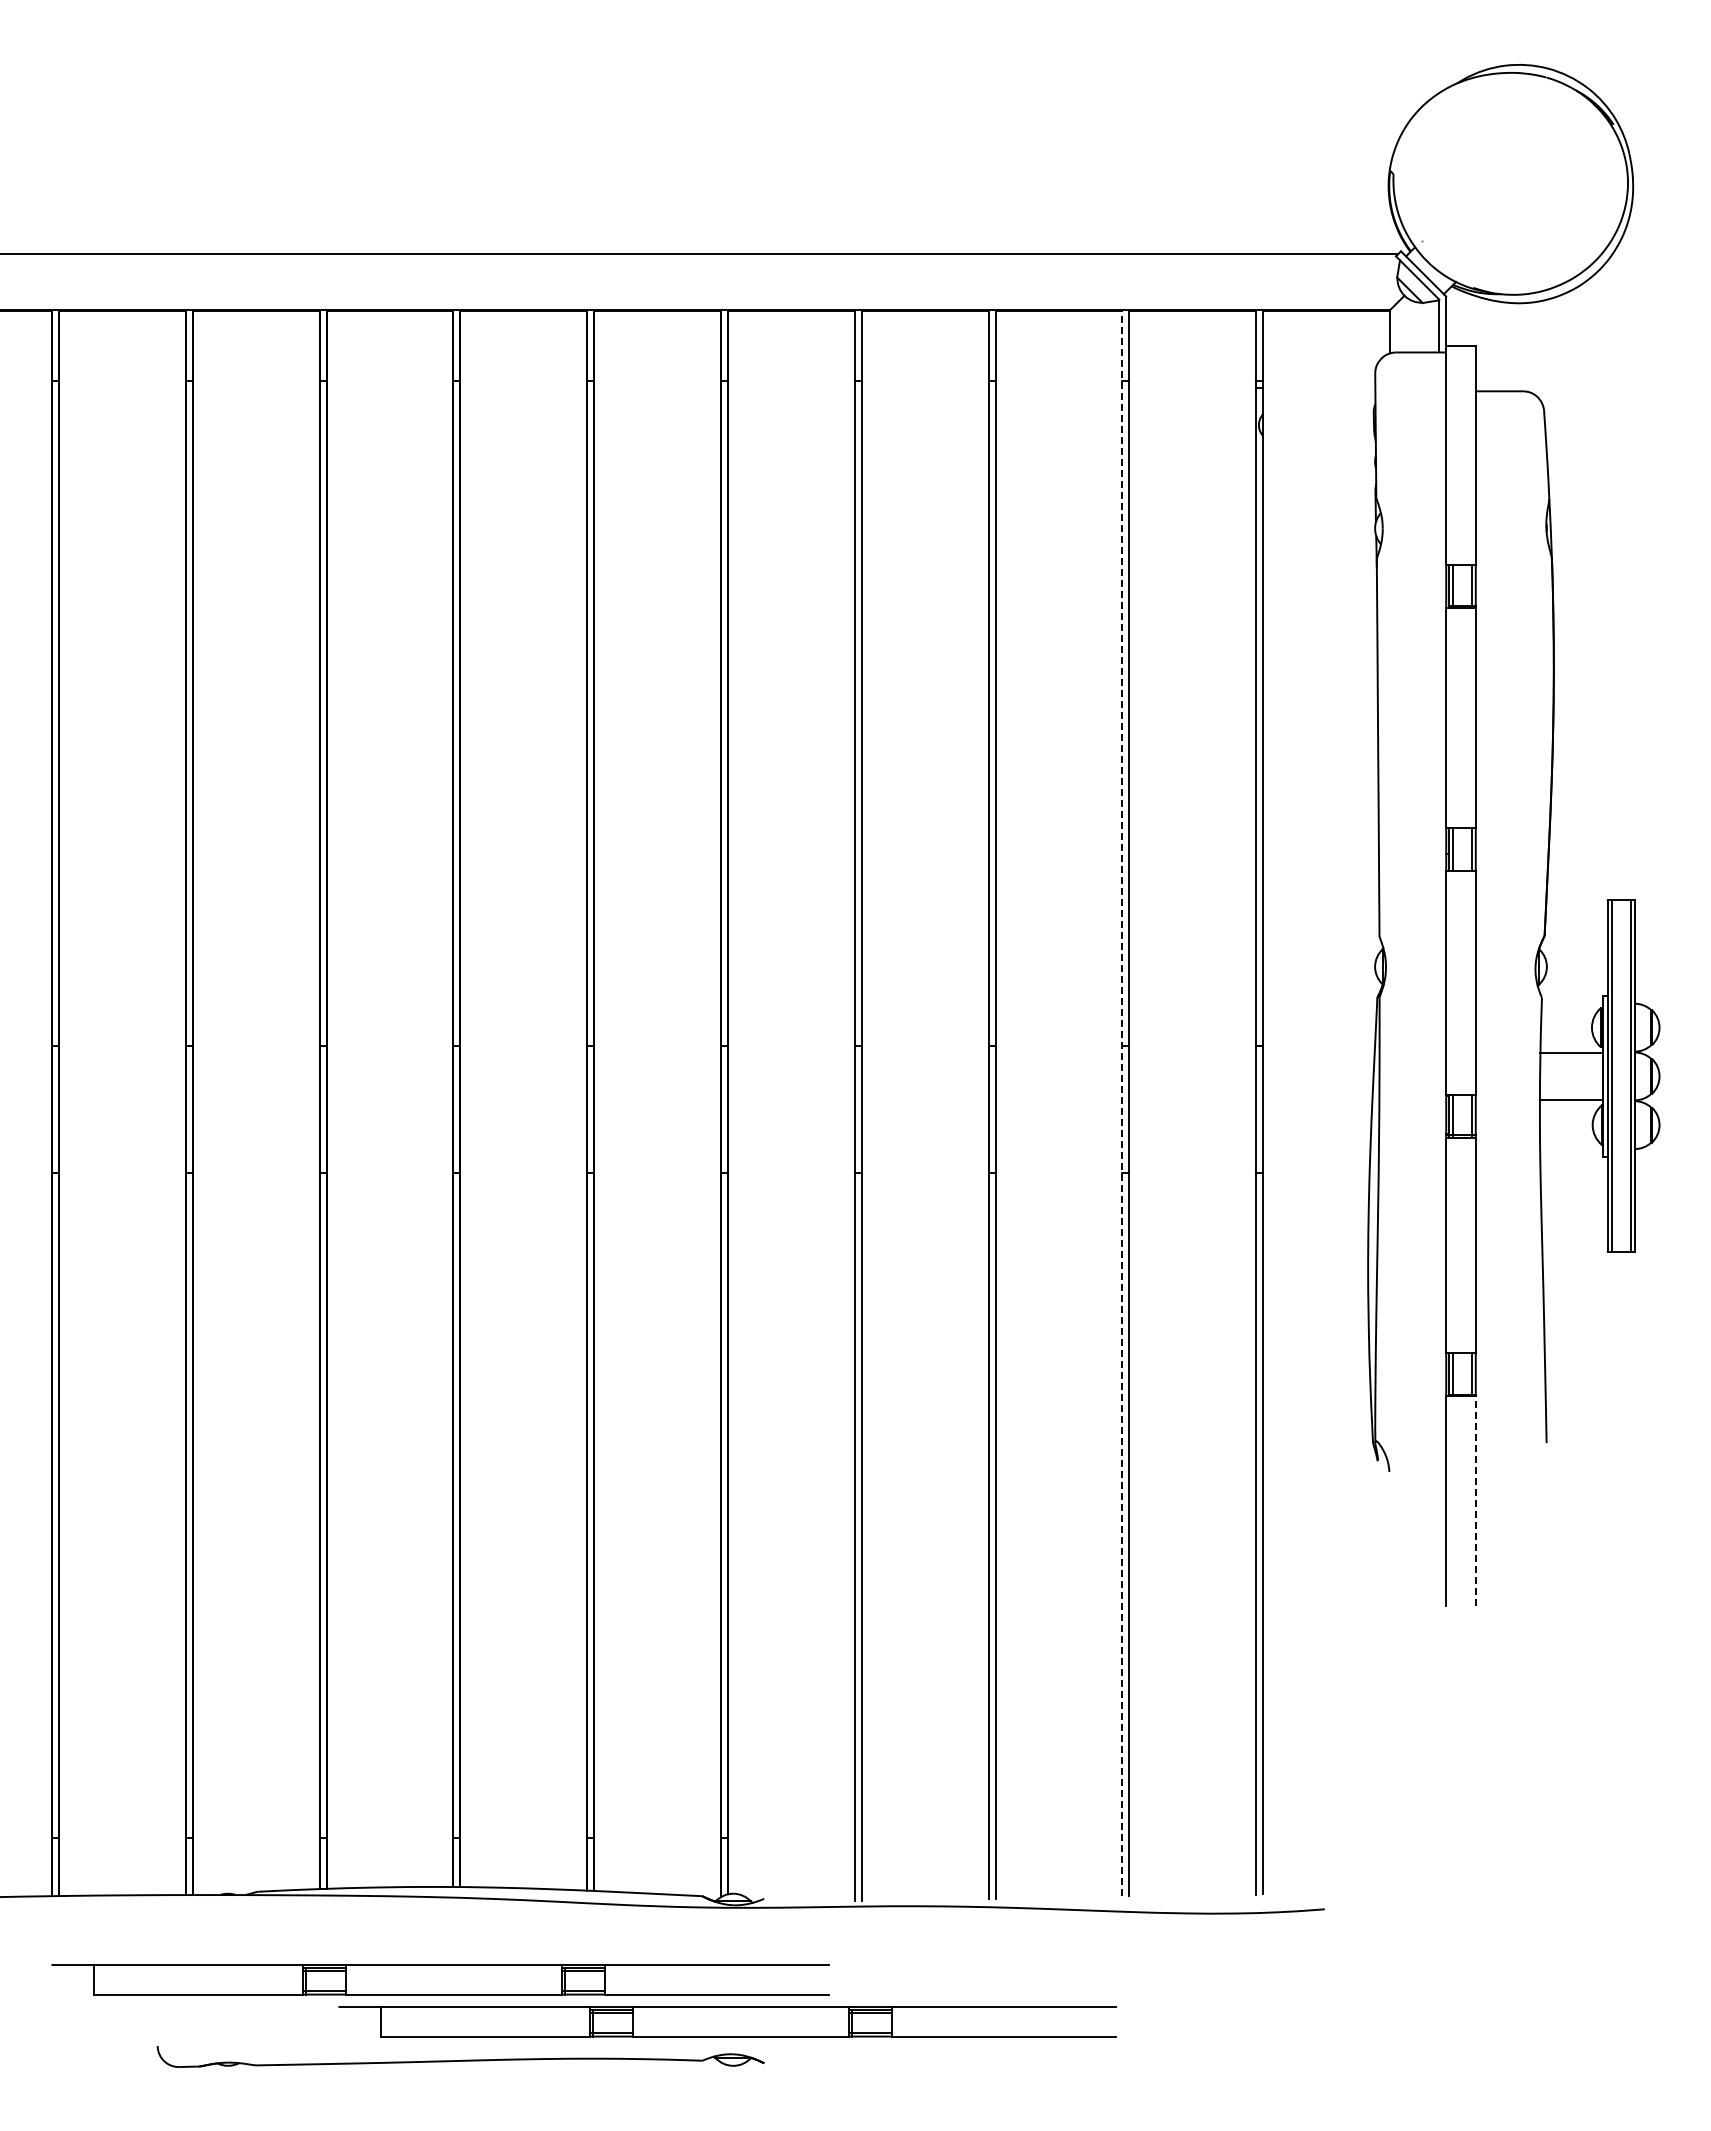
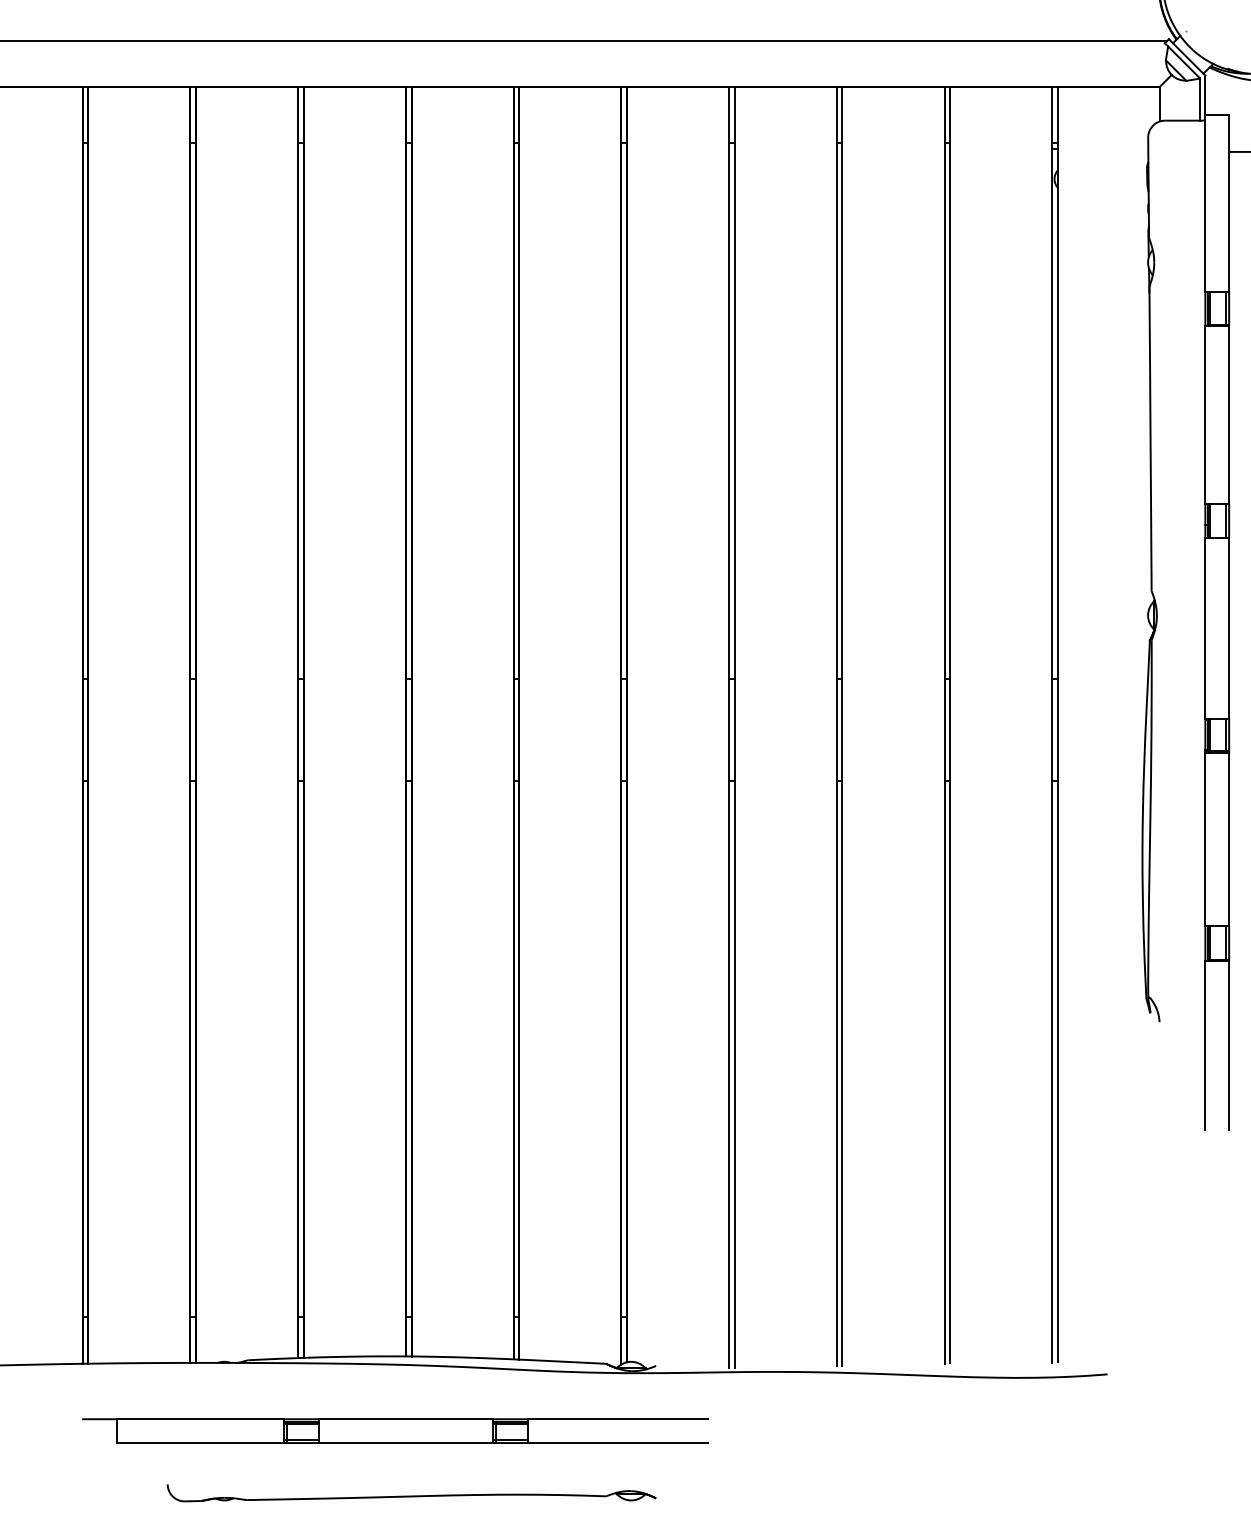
line: (1122, 1102) -> (944, 724), dashed -> solid
line: (1475, 1501) -> (1228, 1045), dashed -> solid
part: (727, 2021) -> (626, 1464), removed

